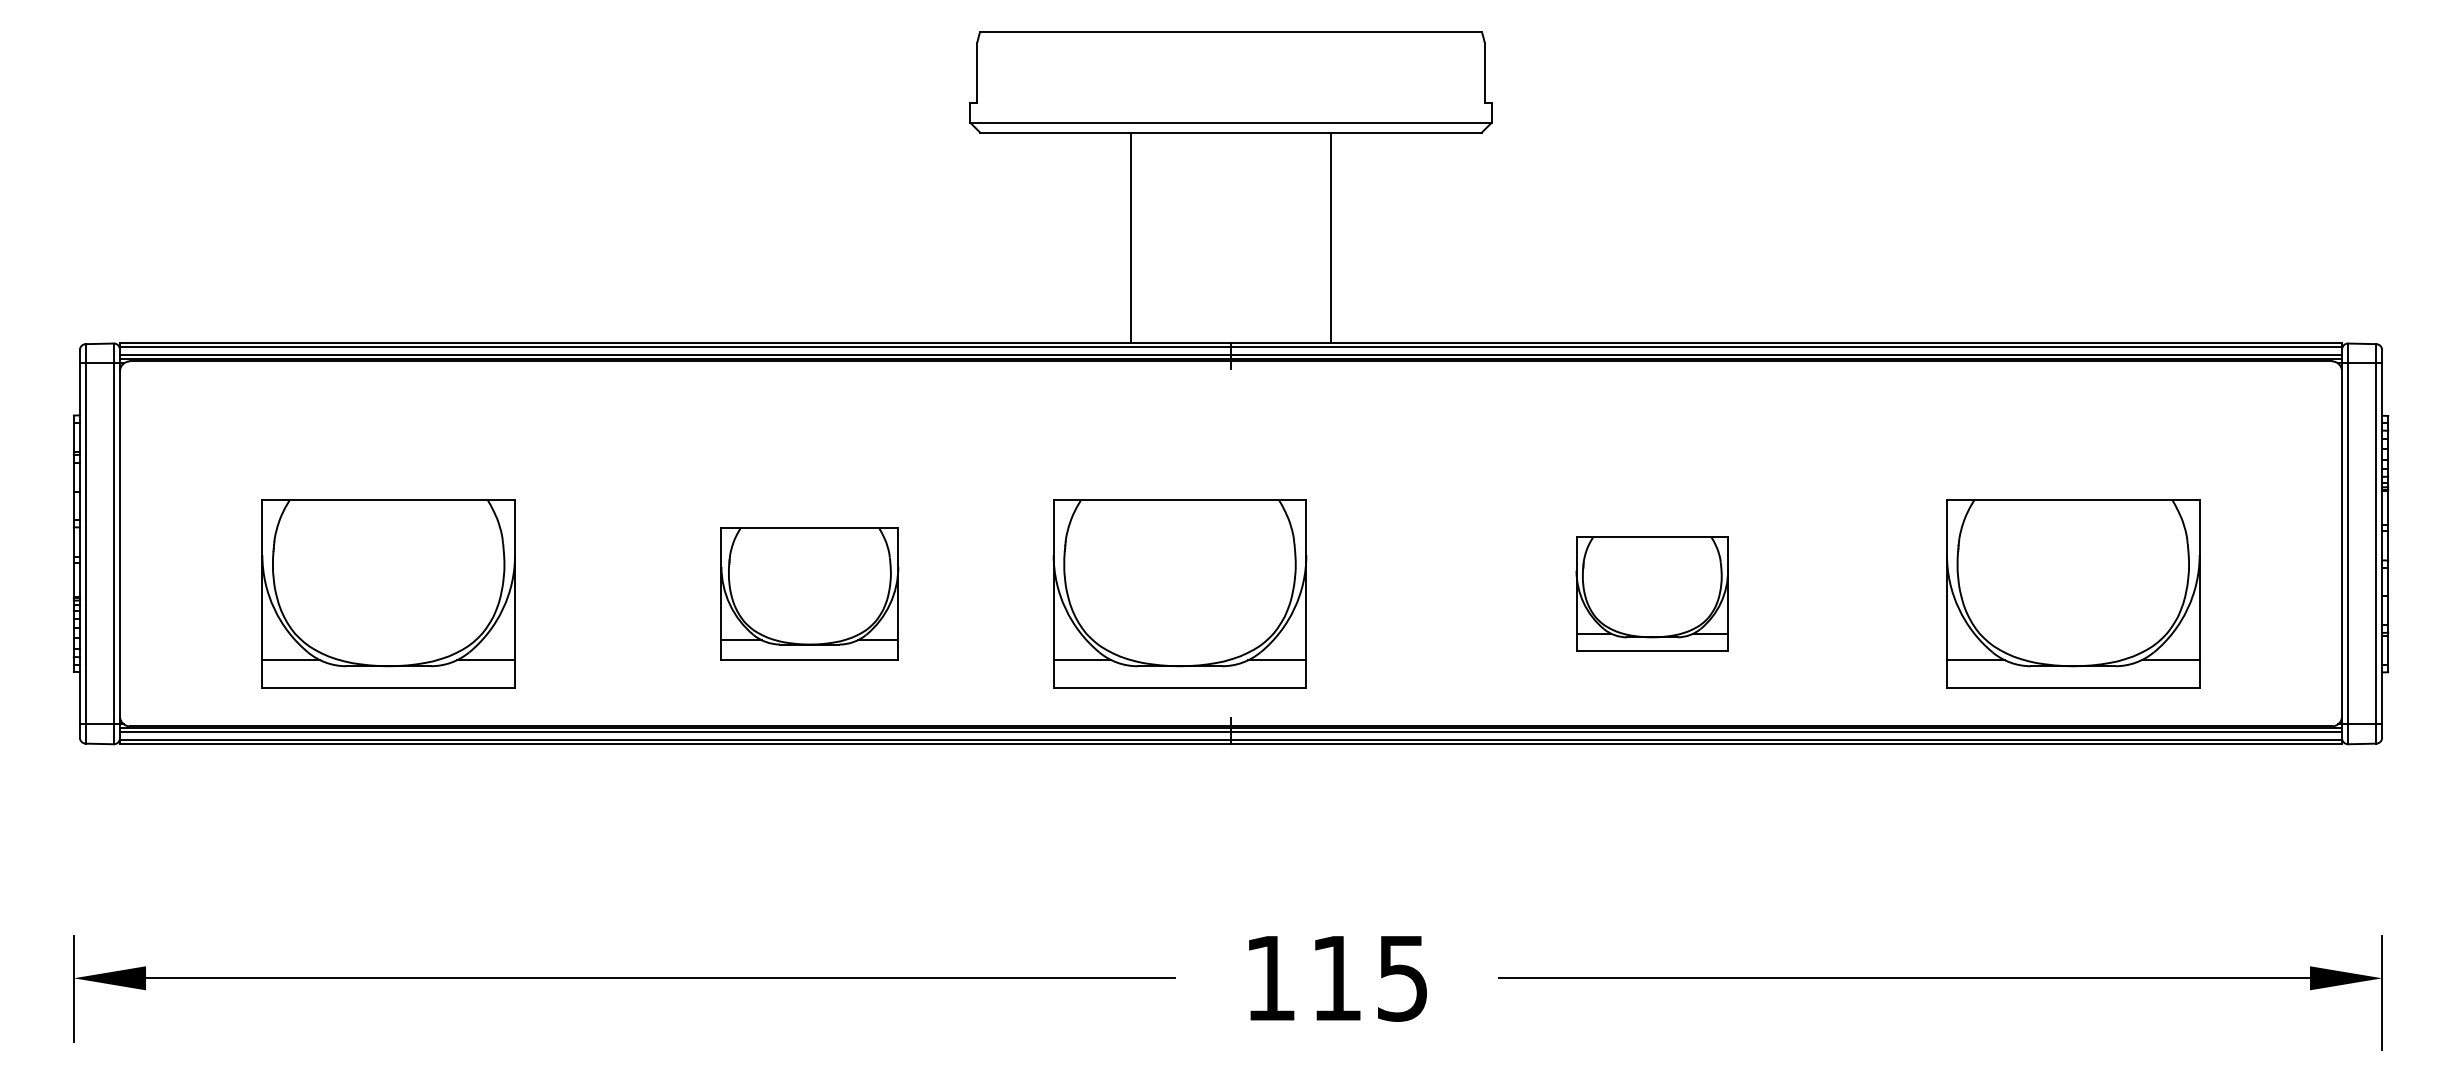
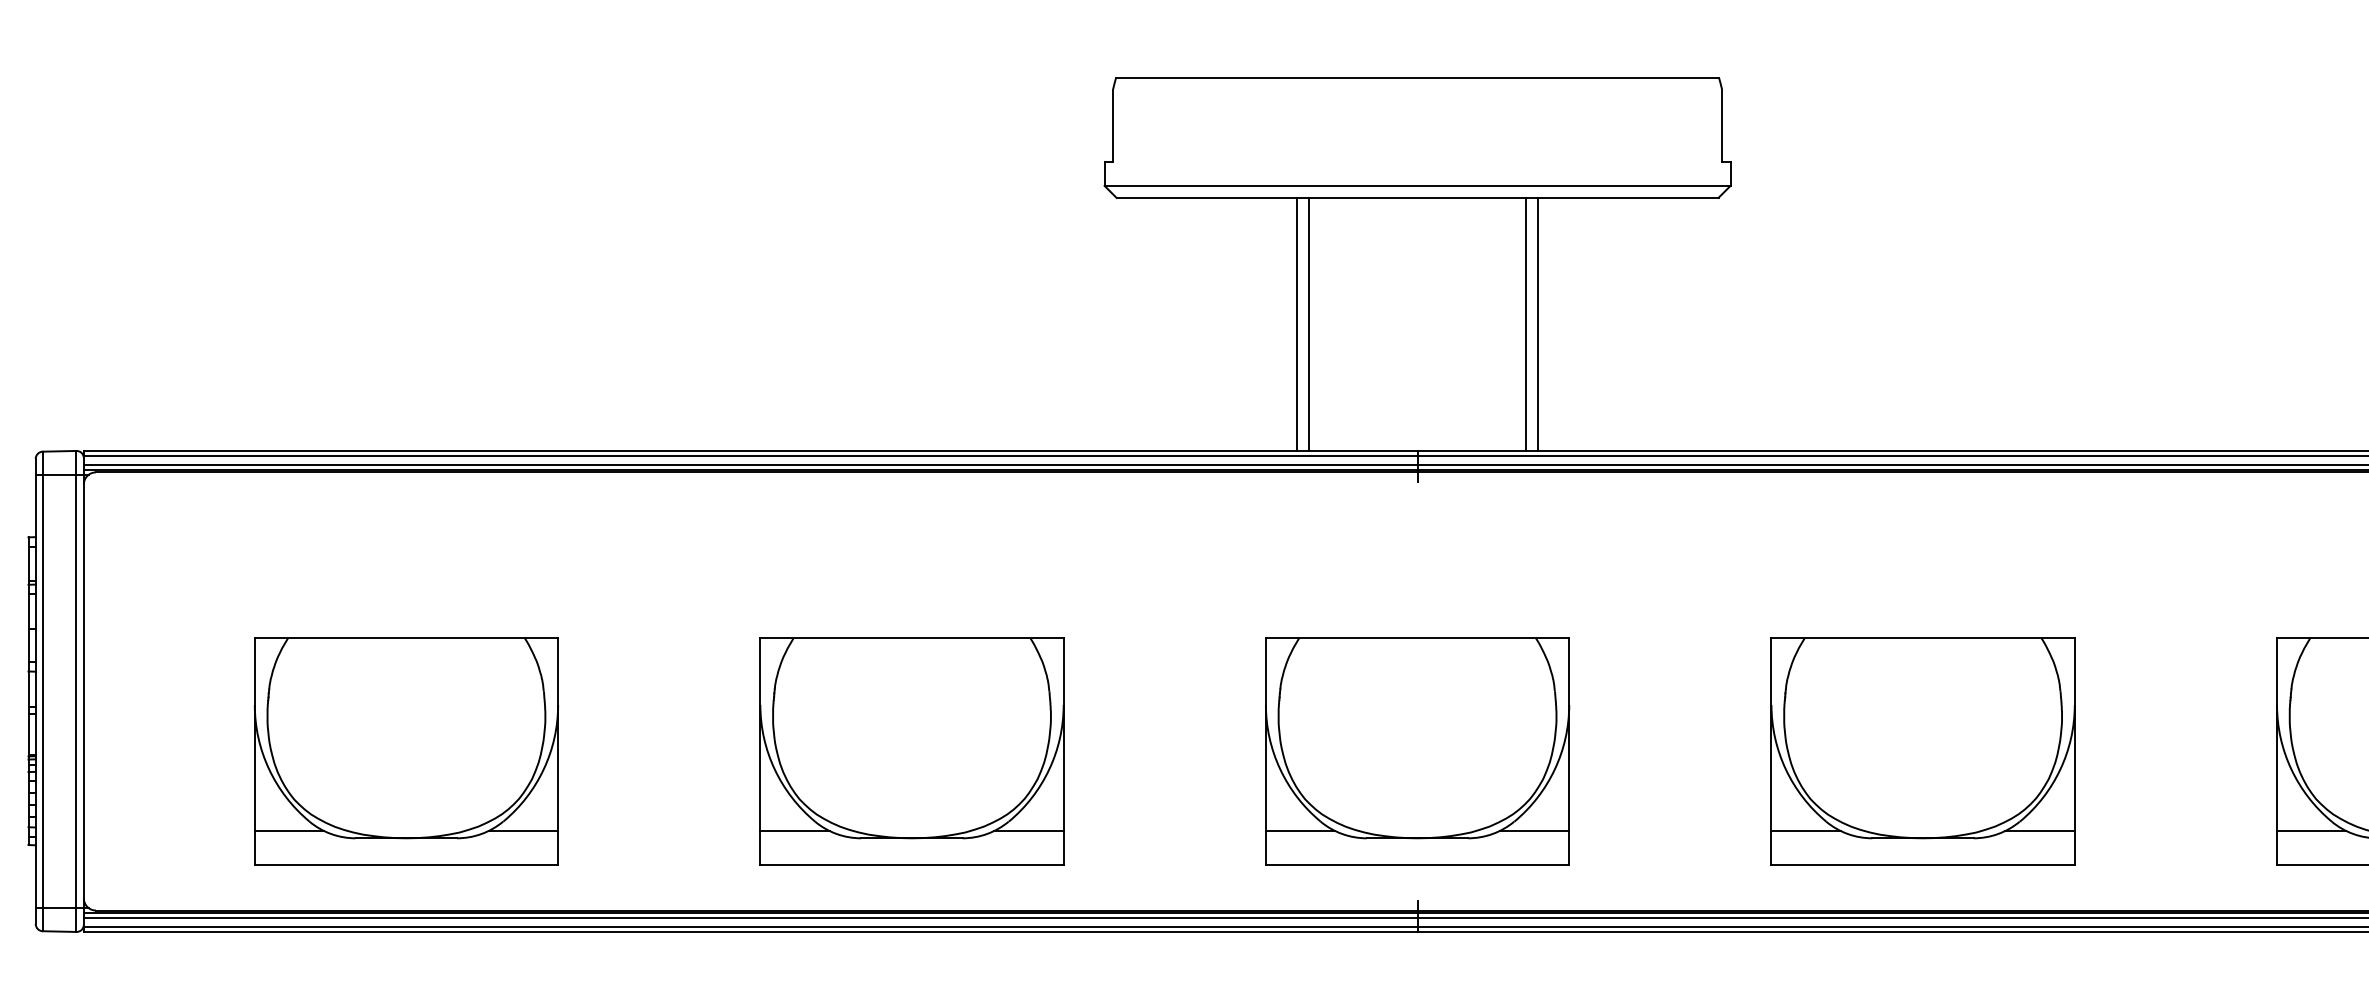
line: (1140, 237) -> (1308, 323), added
line: (1321, 237) -> (1526, 323), added
part: (809, 593) -> (911, 750), size x1.43
part: (1179, 593) -> (1416, 750), moved
part: (1652, 593) -> (1923, 750), size x1.67

